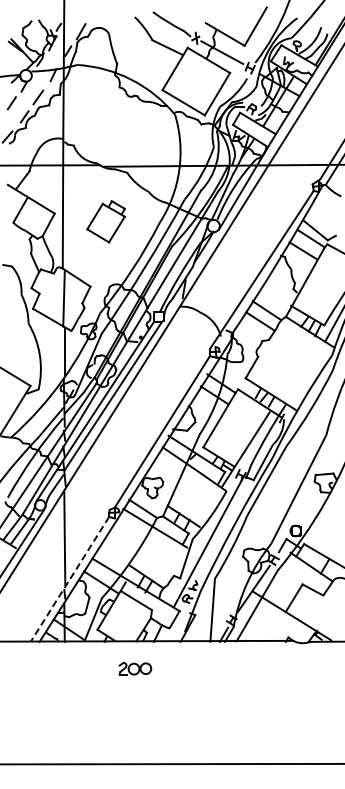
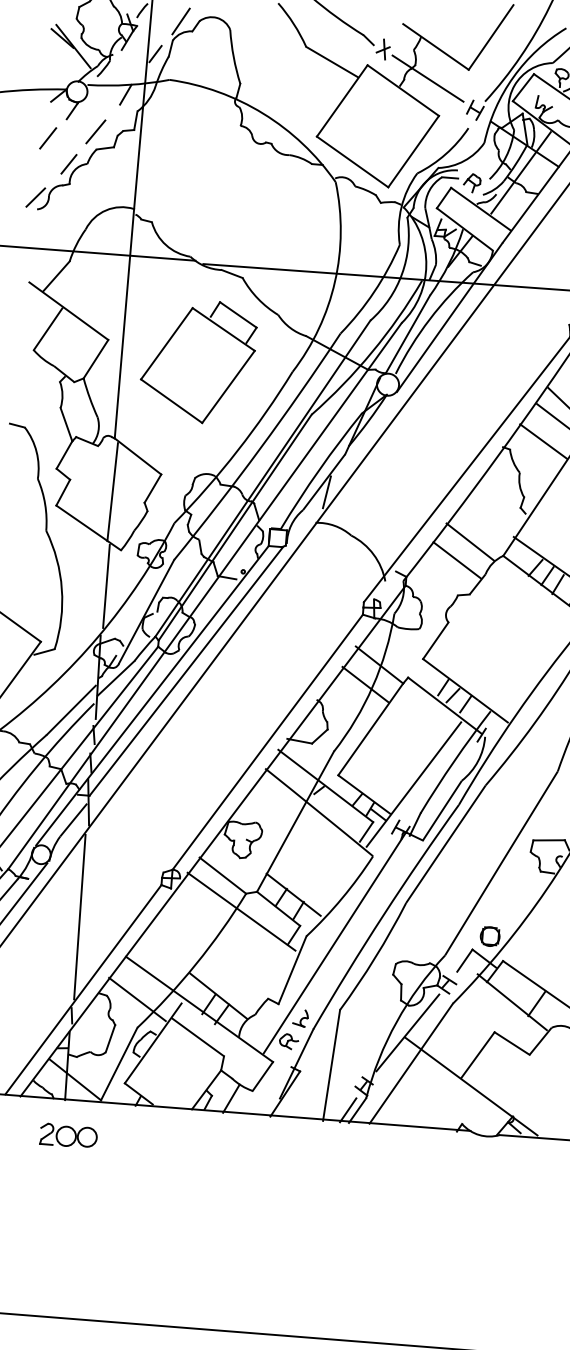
part: (105, 221) -> (197, 361), size x1.67
line: (69, 579) -> (82, 990), dashed -> solid
part: (135, 668) -> (68, 1135), moved

